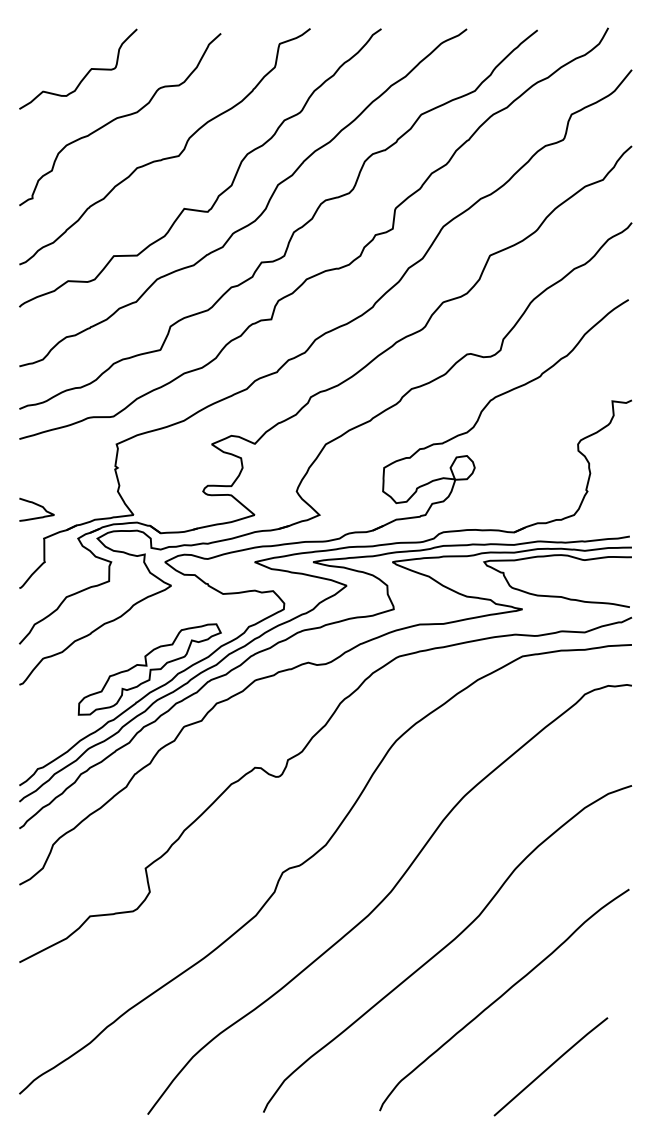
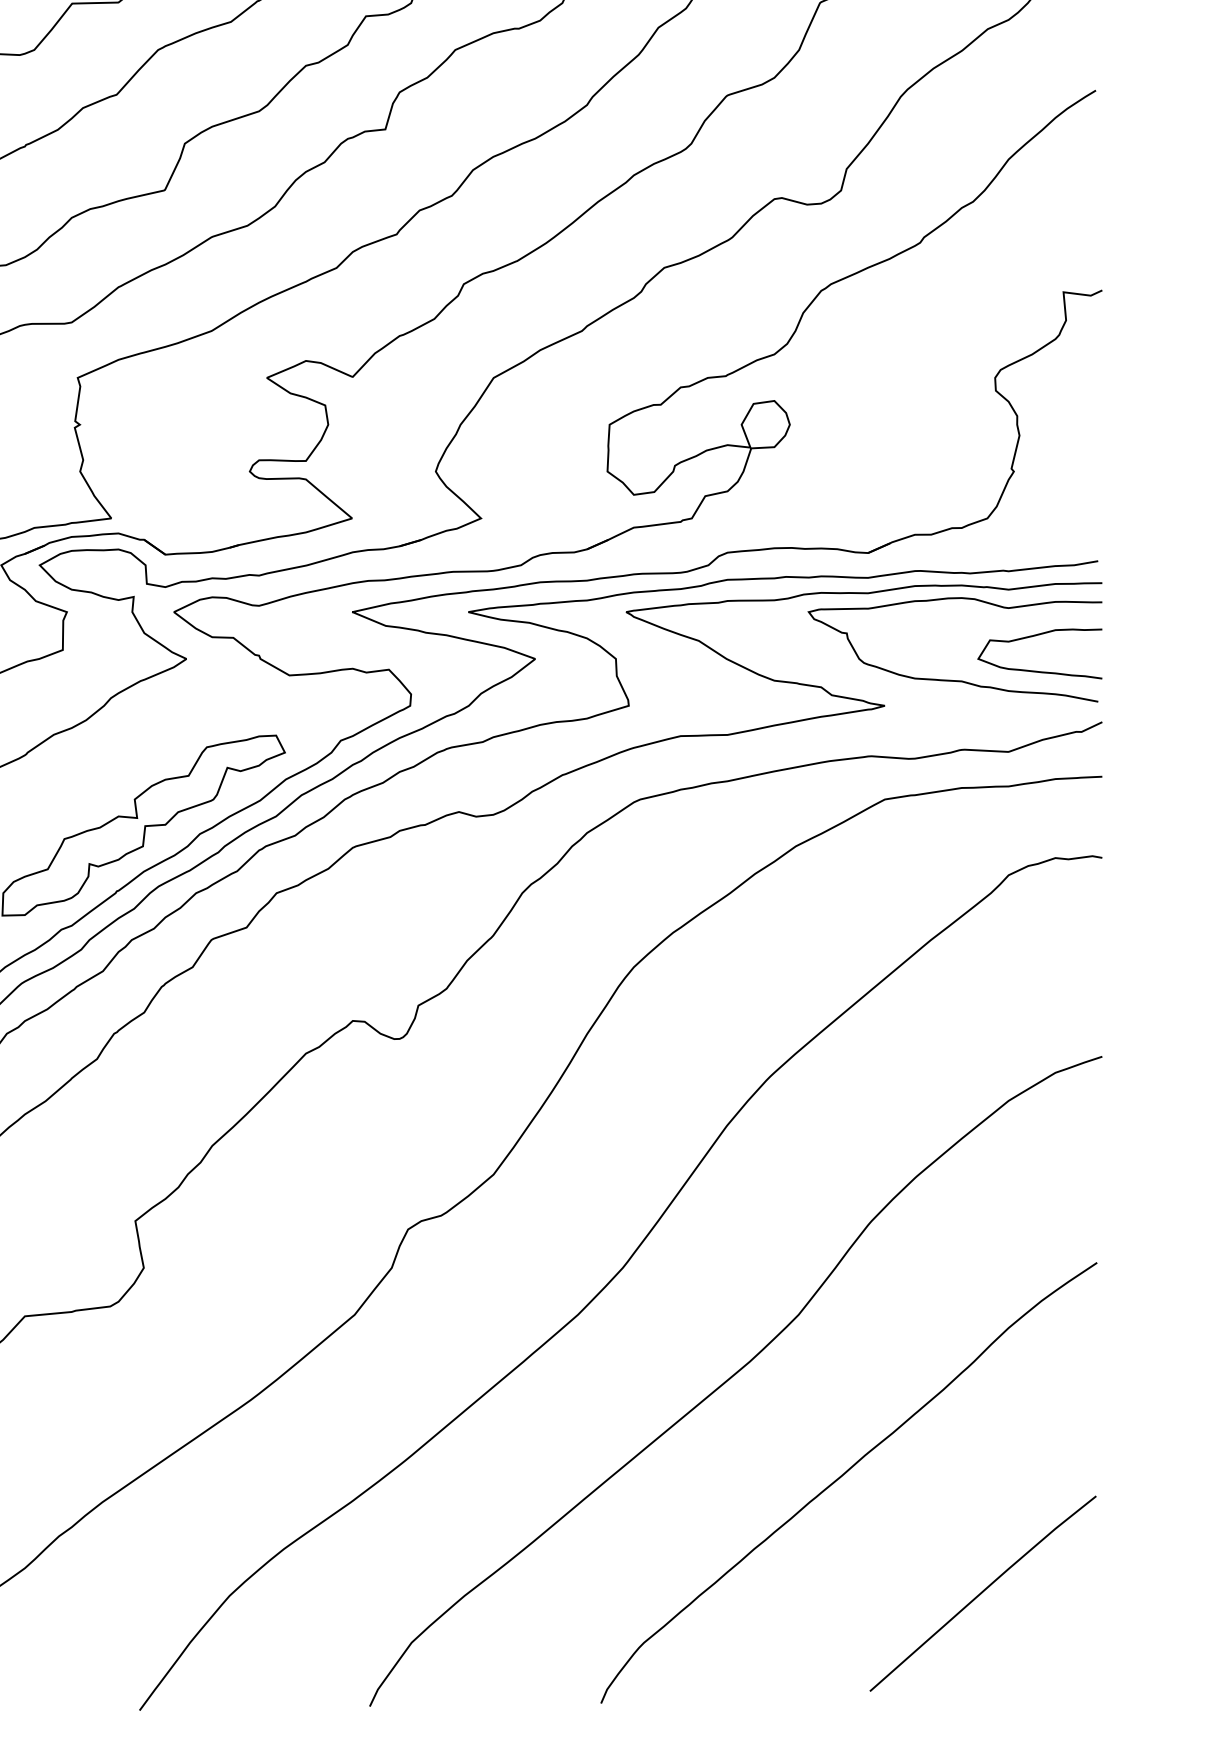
curve: (599, 591) -> (1037, 670), added
curve: (550, 1066) -> (982, 1593), moved

